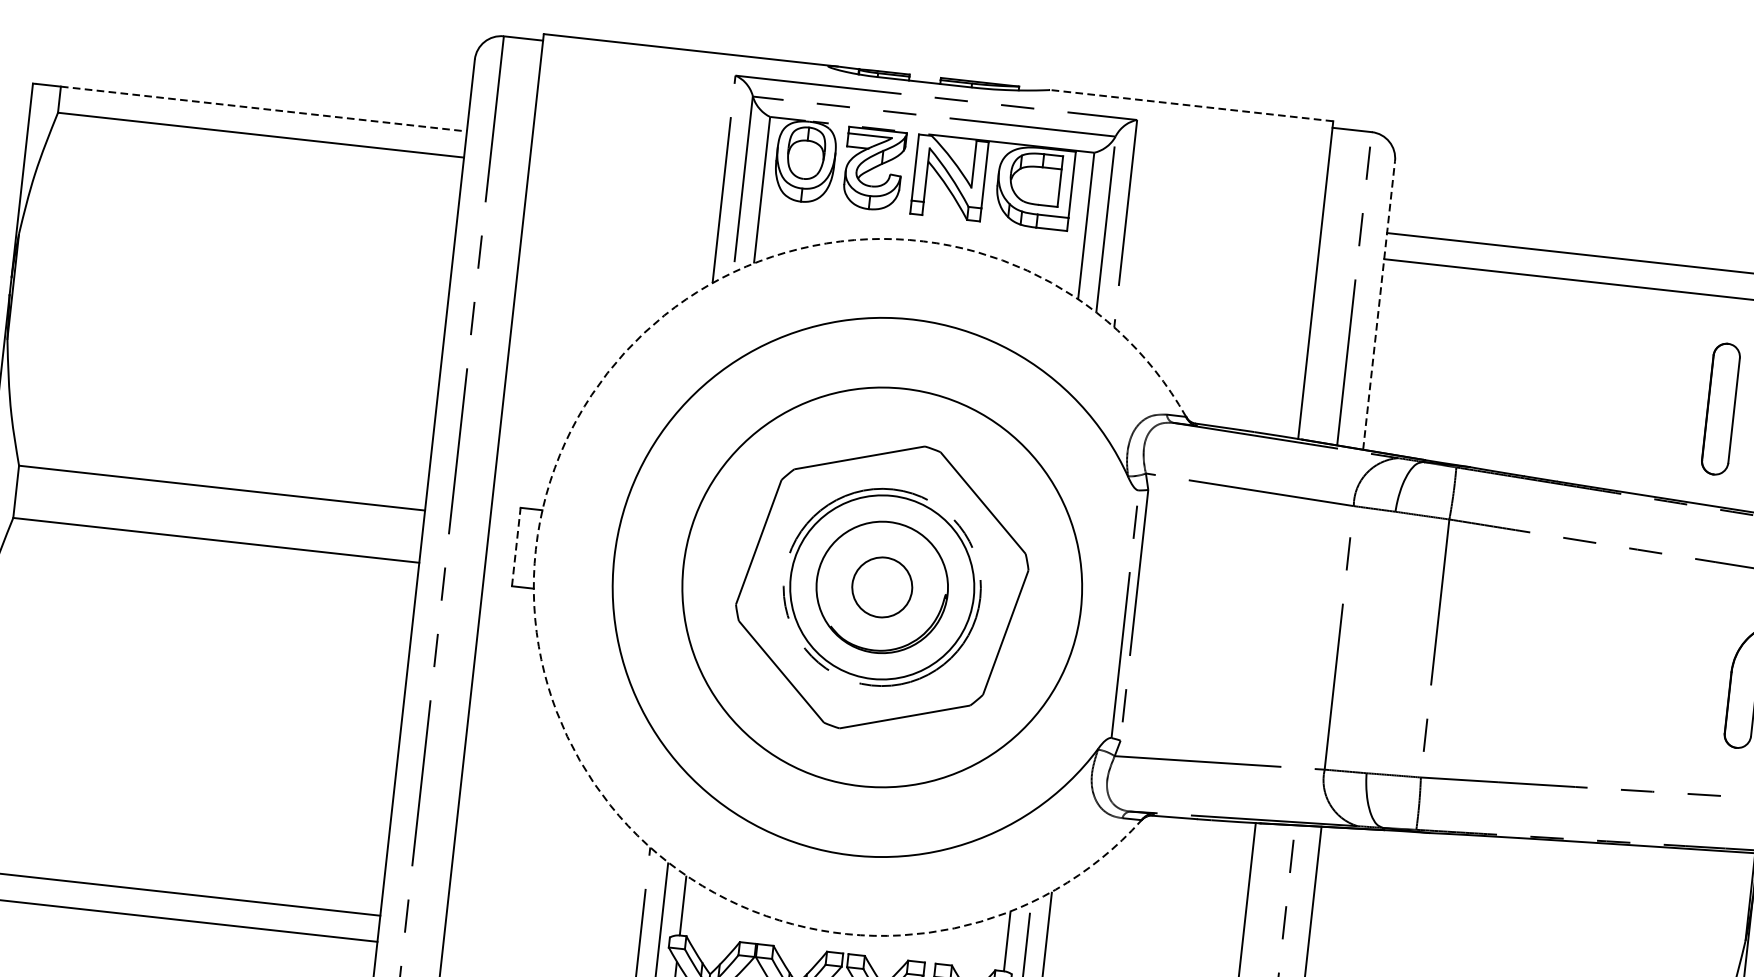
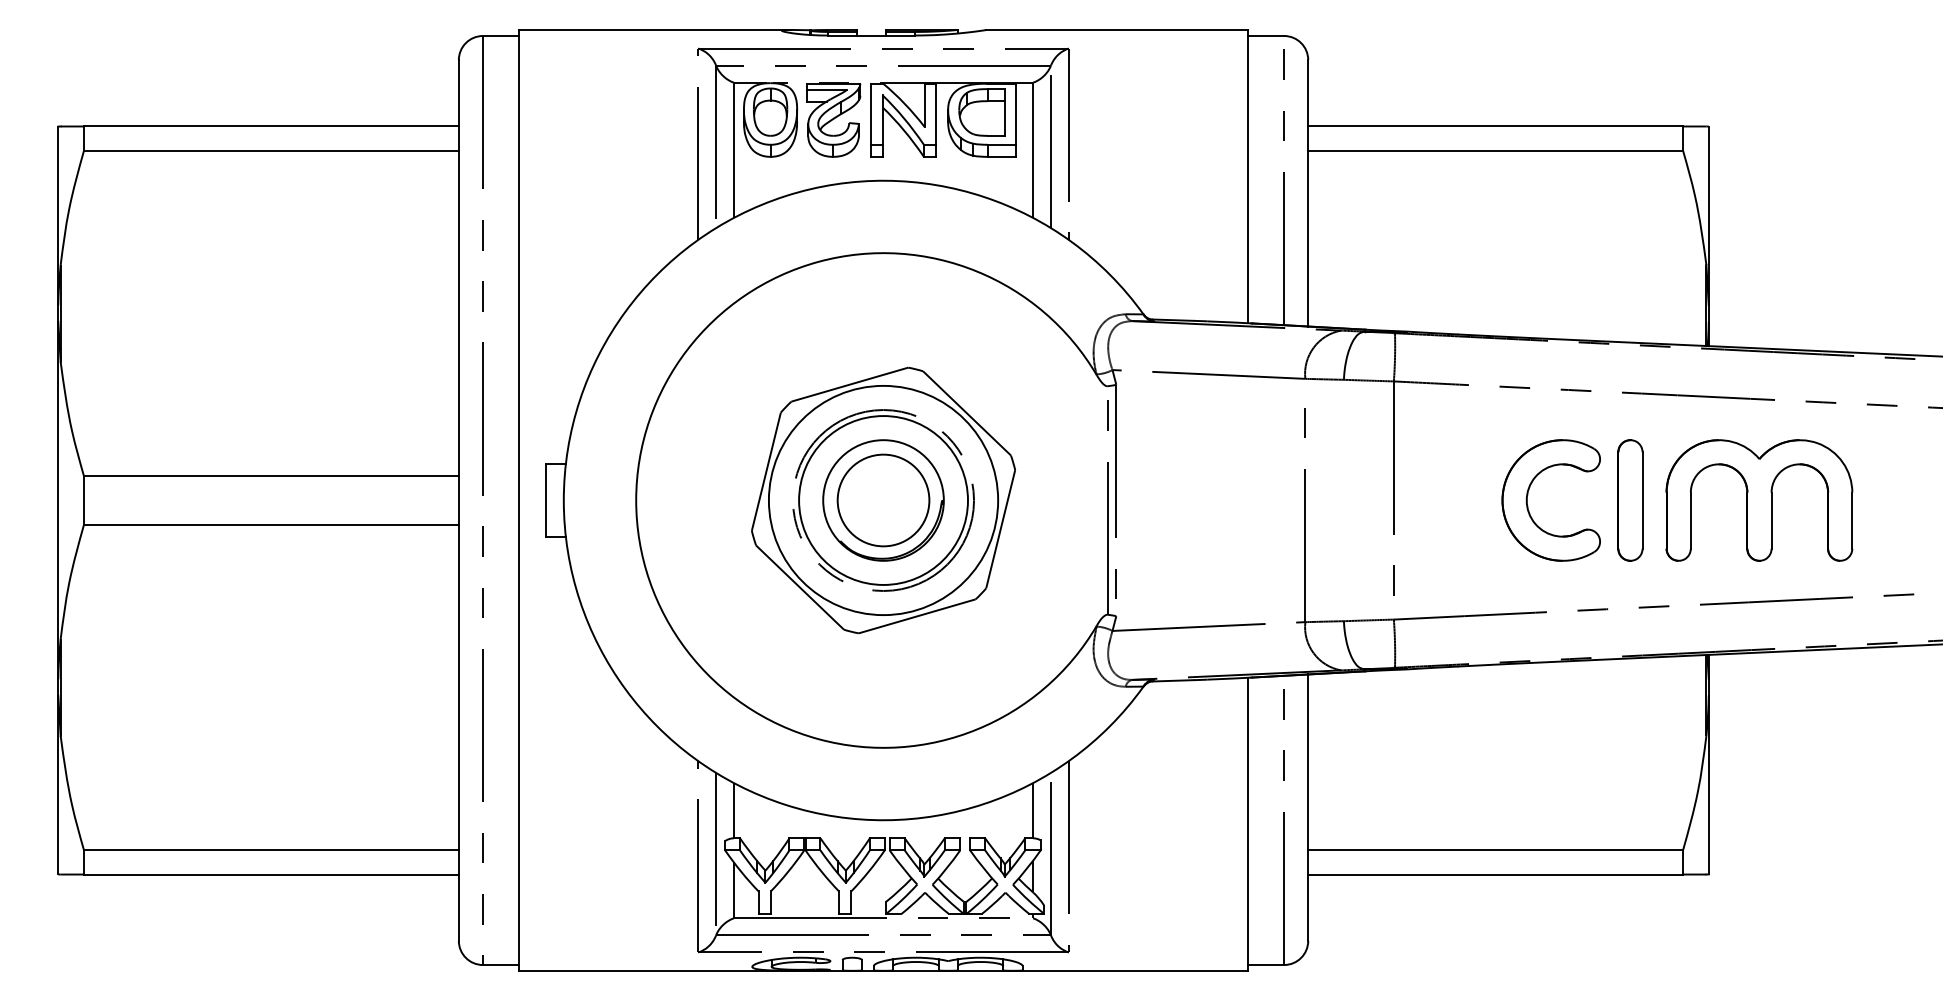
line: (1190, 105) -> (1116, 29), dashed -> solid
line: (263, 109) -> (271, 126), dashed -> solid
line: (1379, 304) -> (1308, 192), dashed -> solid
part: (1721, 409) -> (1630, 500), moved
line: (516, 547) -> (545, 500), dashed -> solid
arc: (535, 549) -> (563, 500), dashed -> solid
circle: (882, 587) -> (883, 500), size x0.62
circle: (882, 587) -> (883, 500), size x1.67
part: (1581, 659) -> (1528, 495), added

